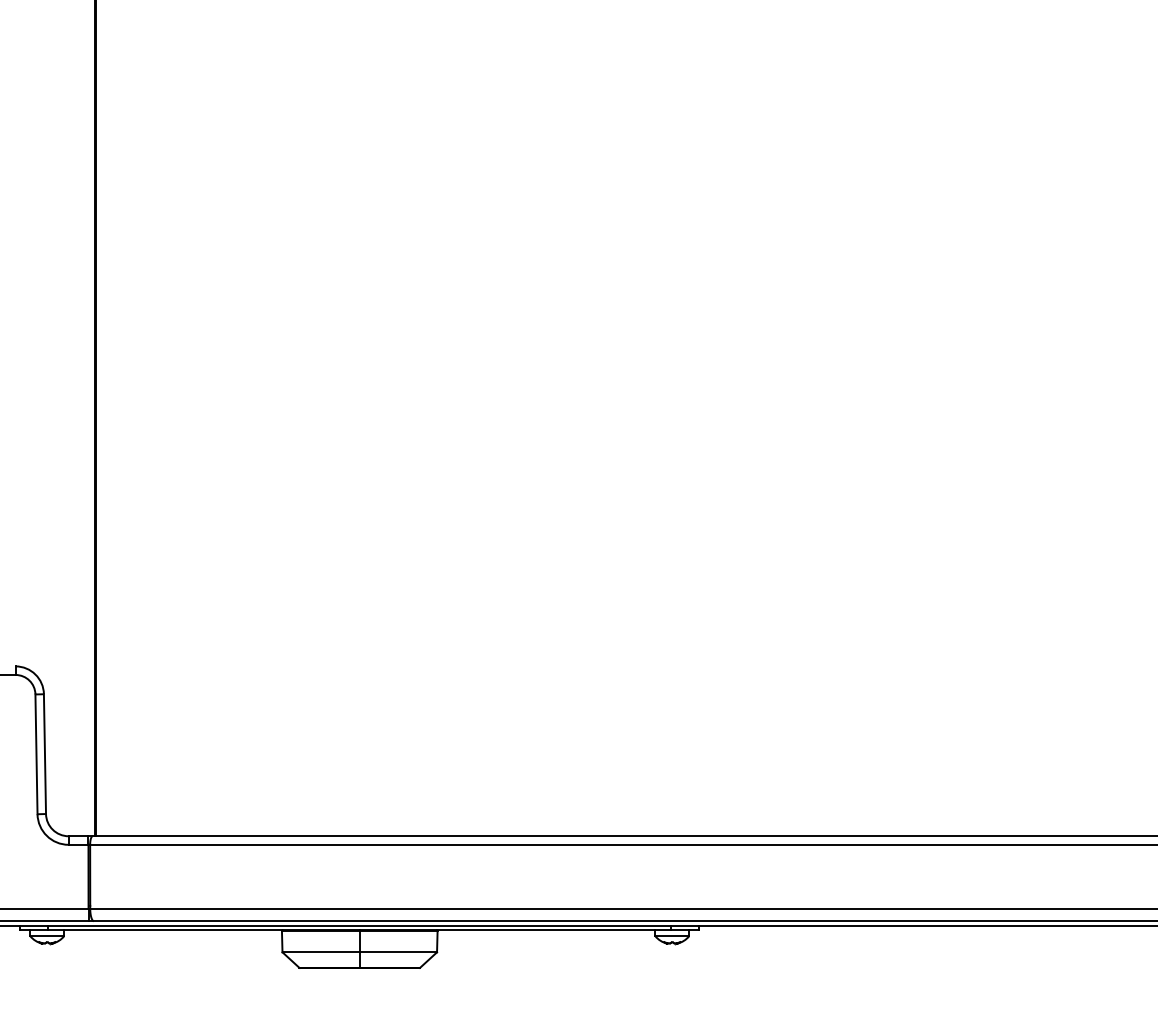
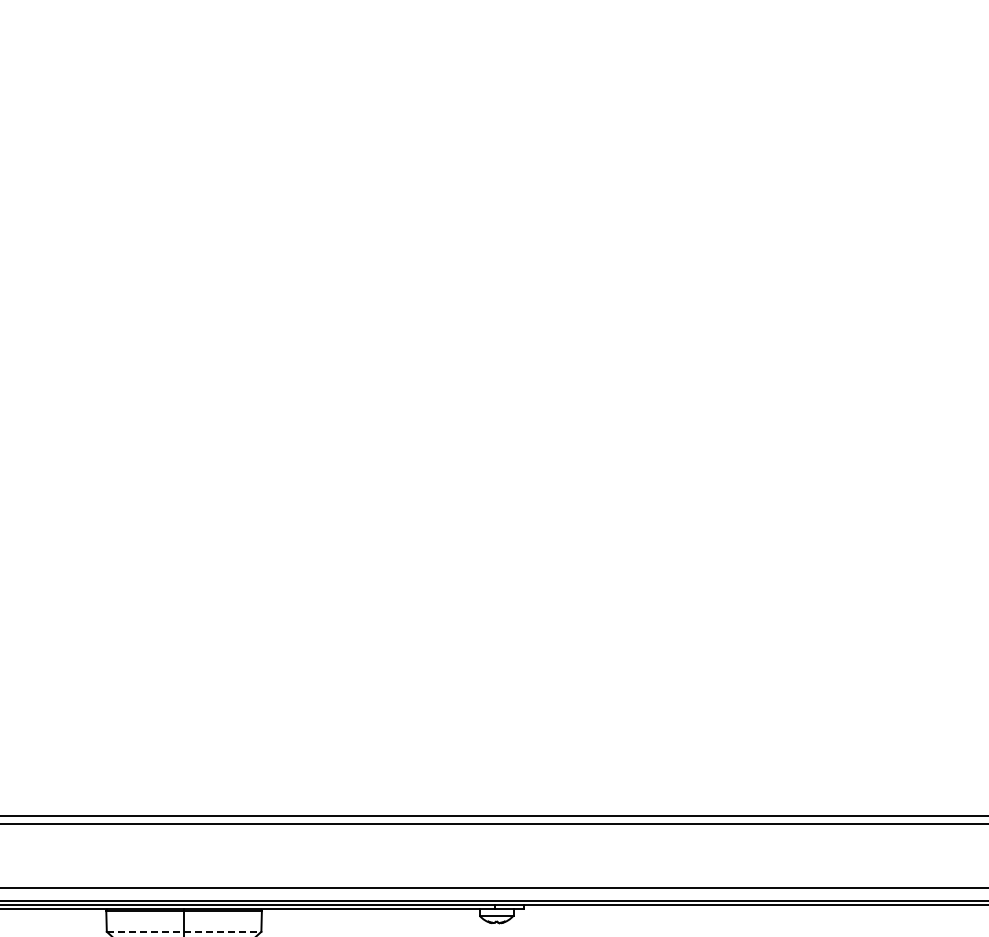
line: (360, 952) -> (184, 931), solid -> dashed

